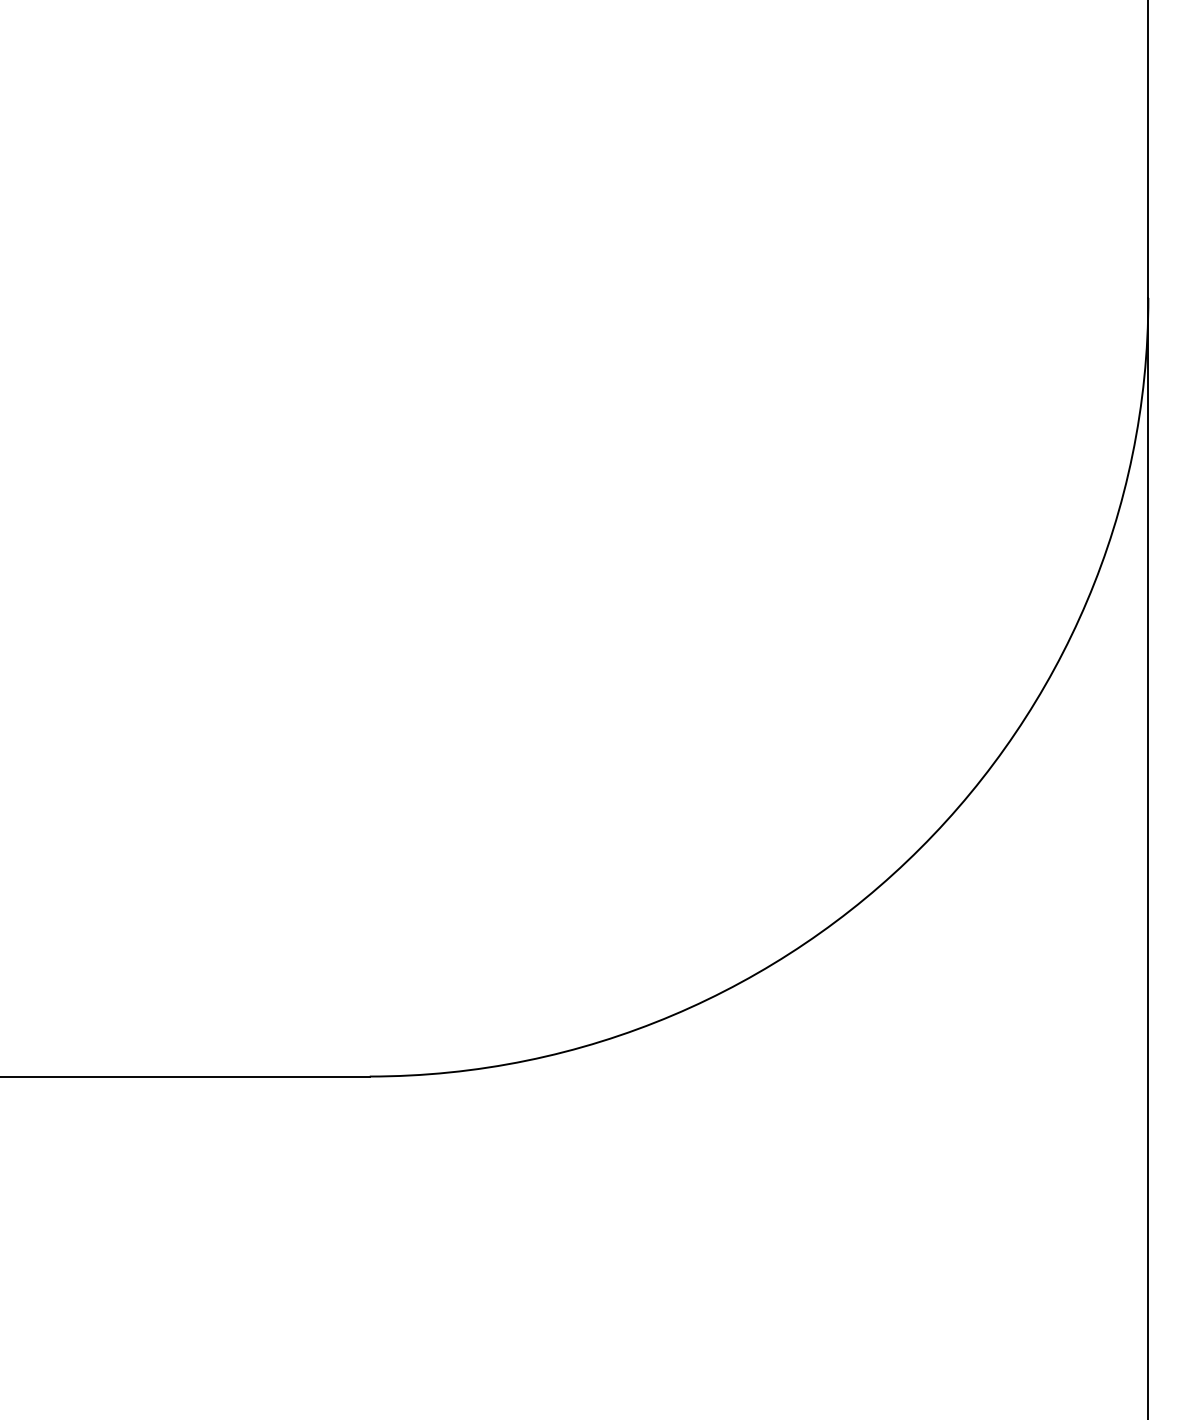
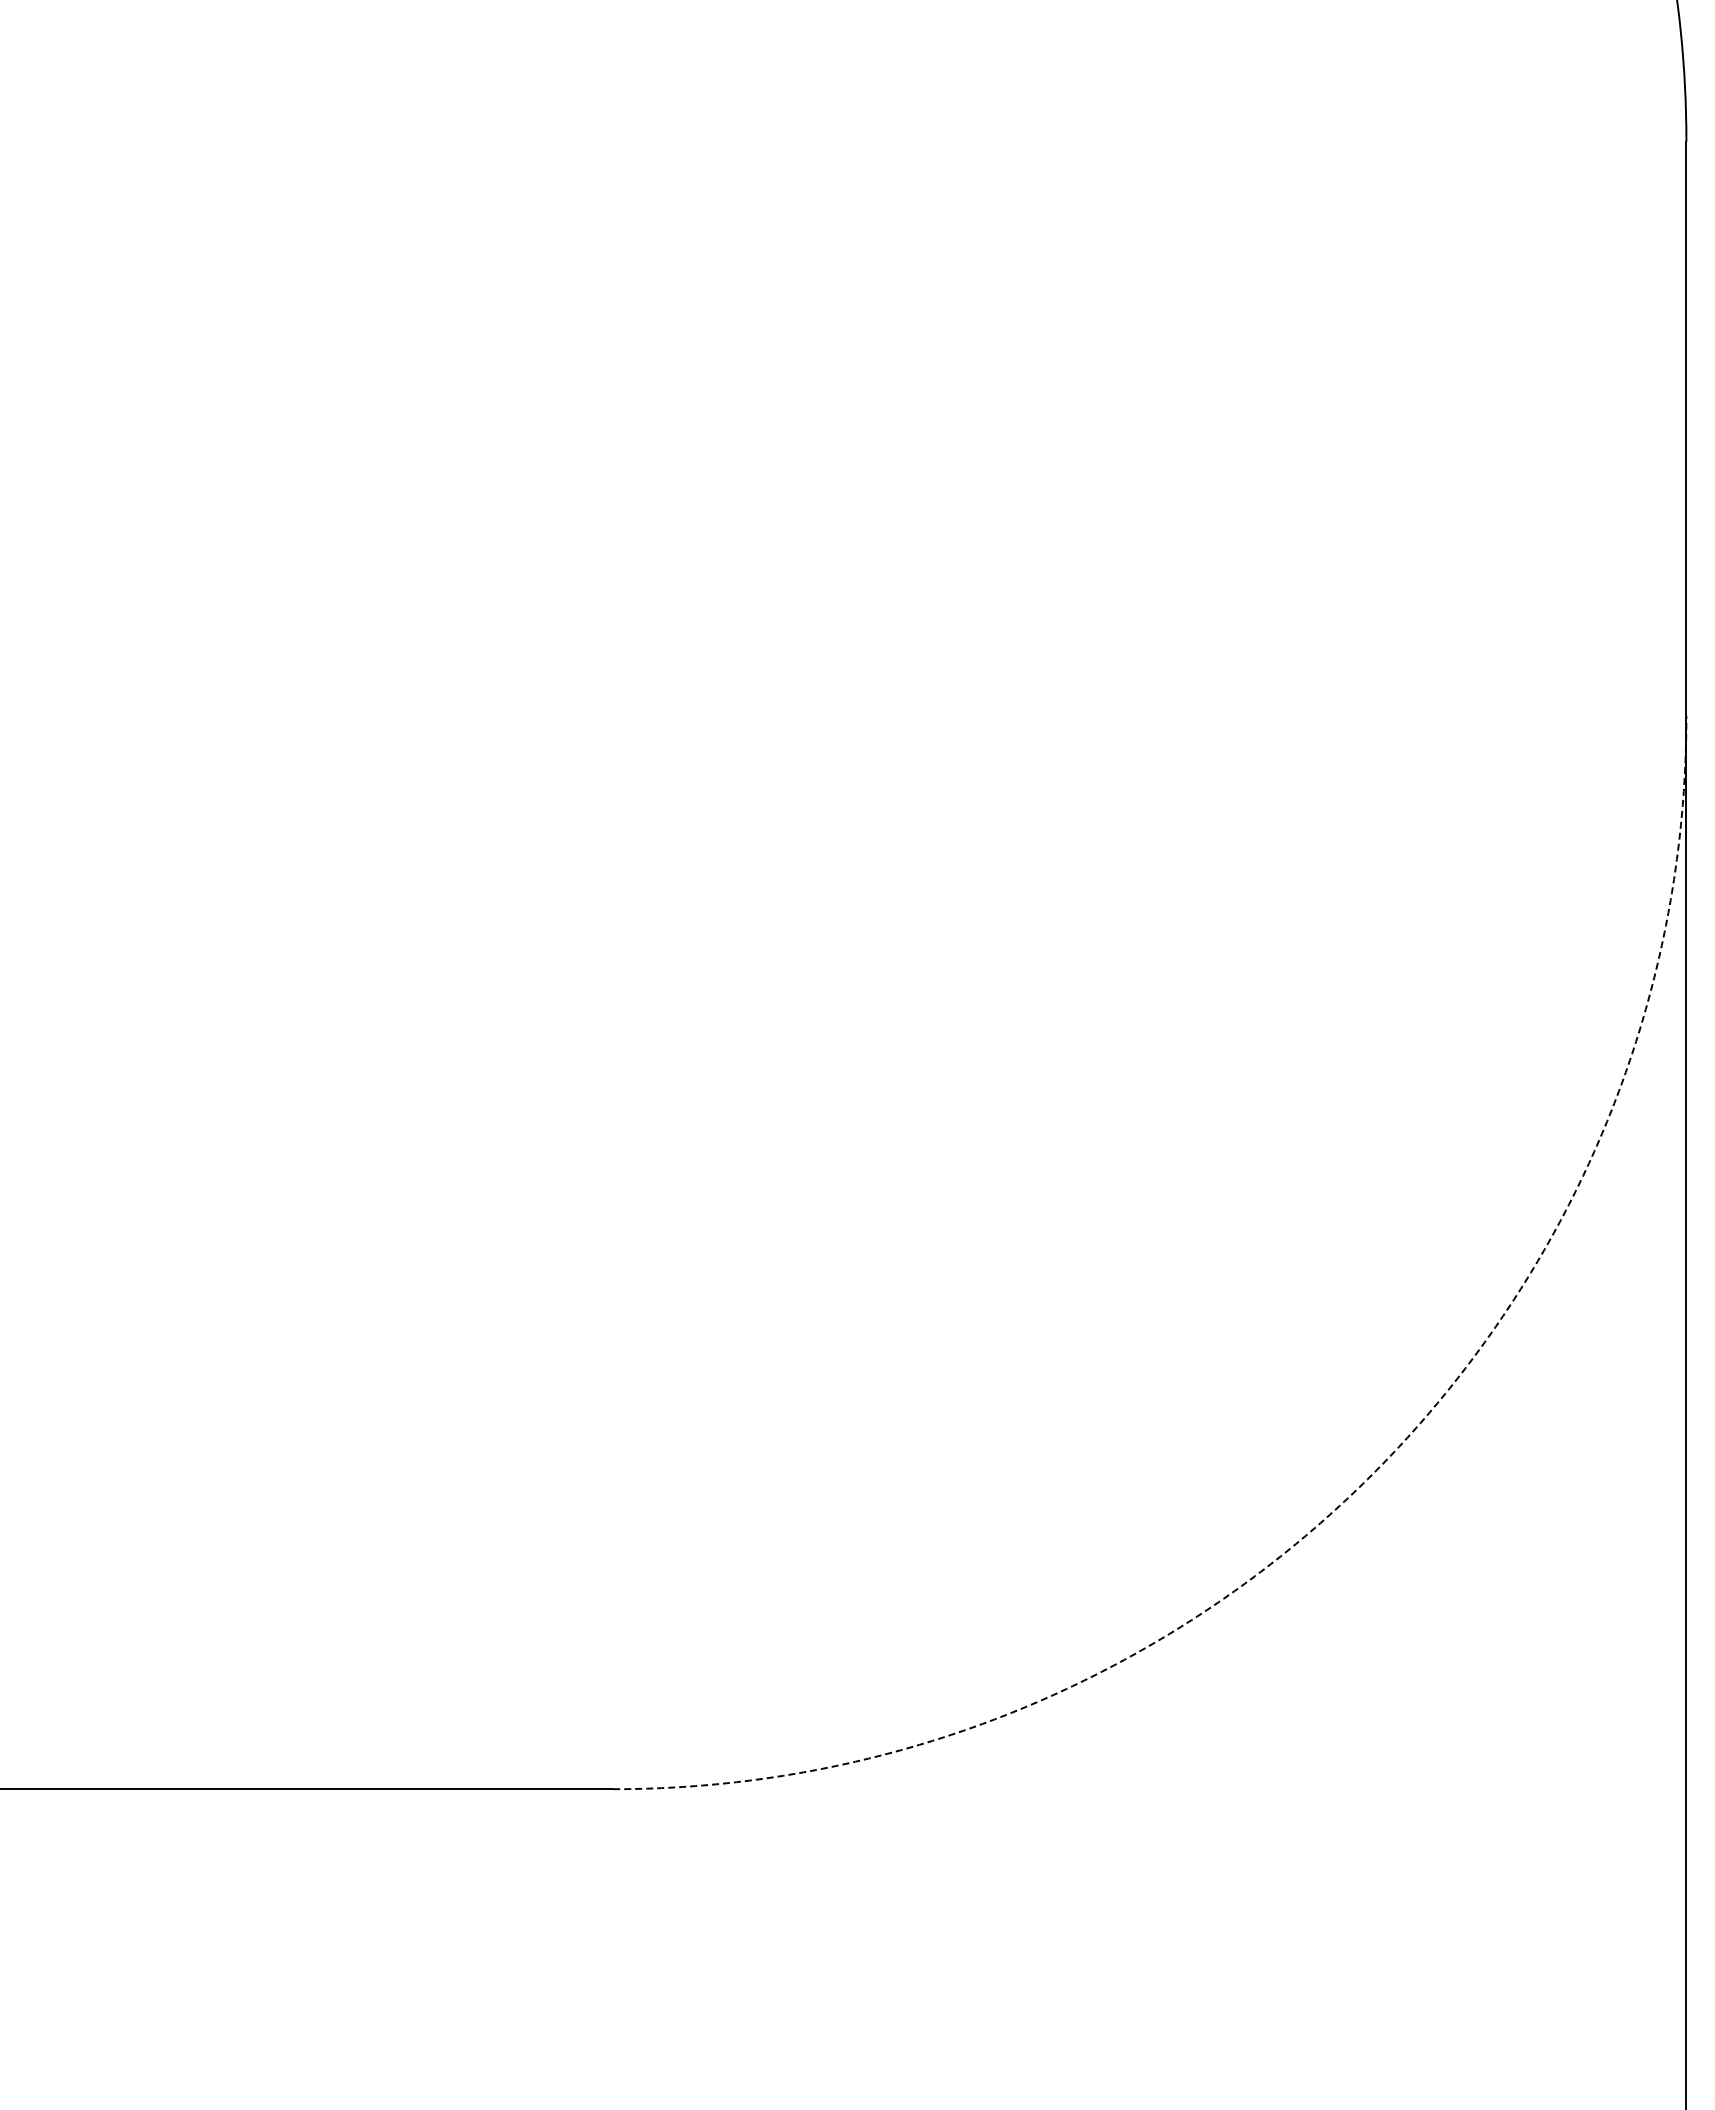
arc: (920, 848) -> (1372, 1474), solid -> dashed

